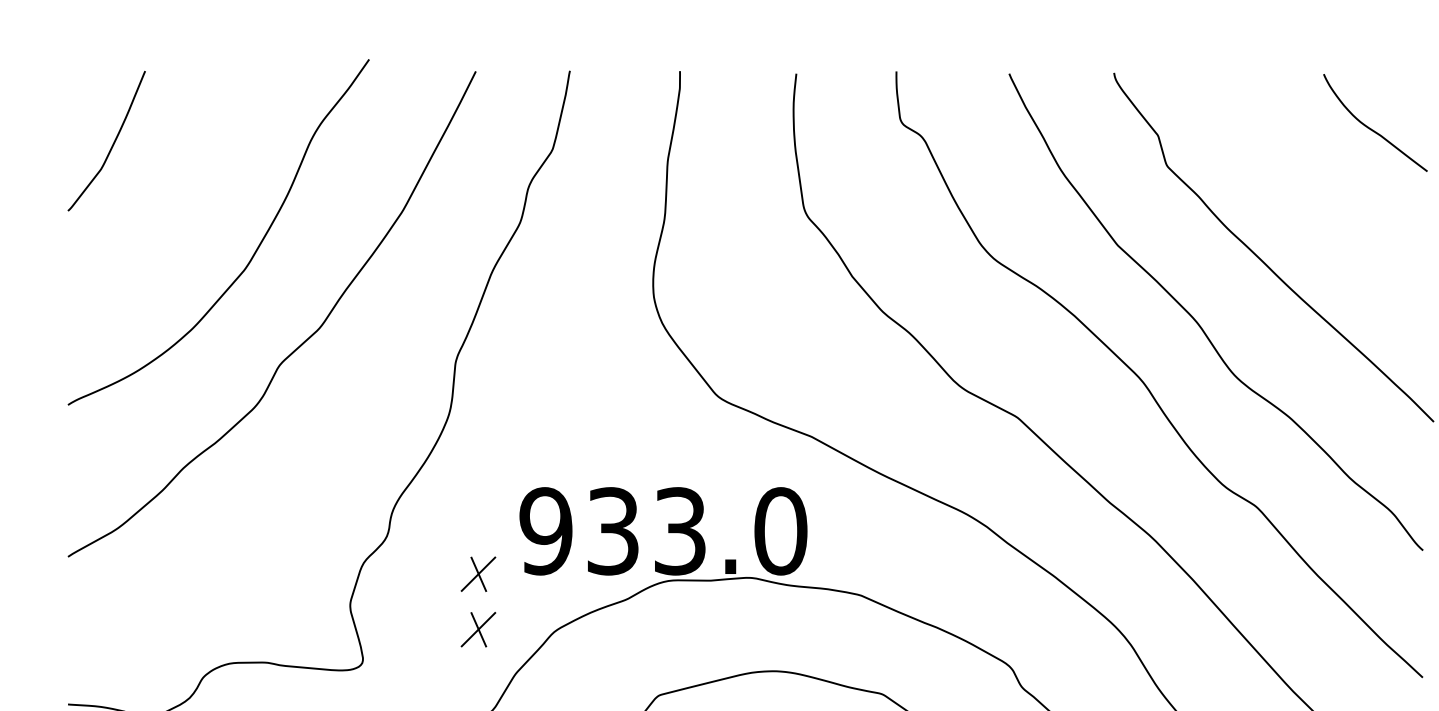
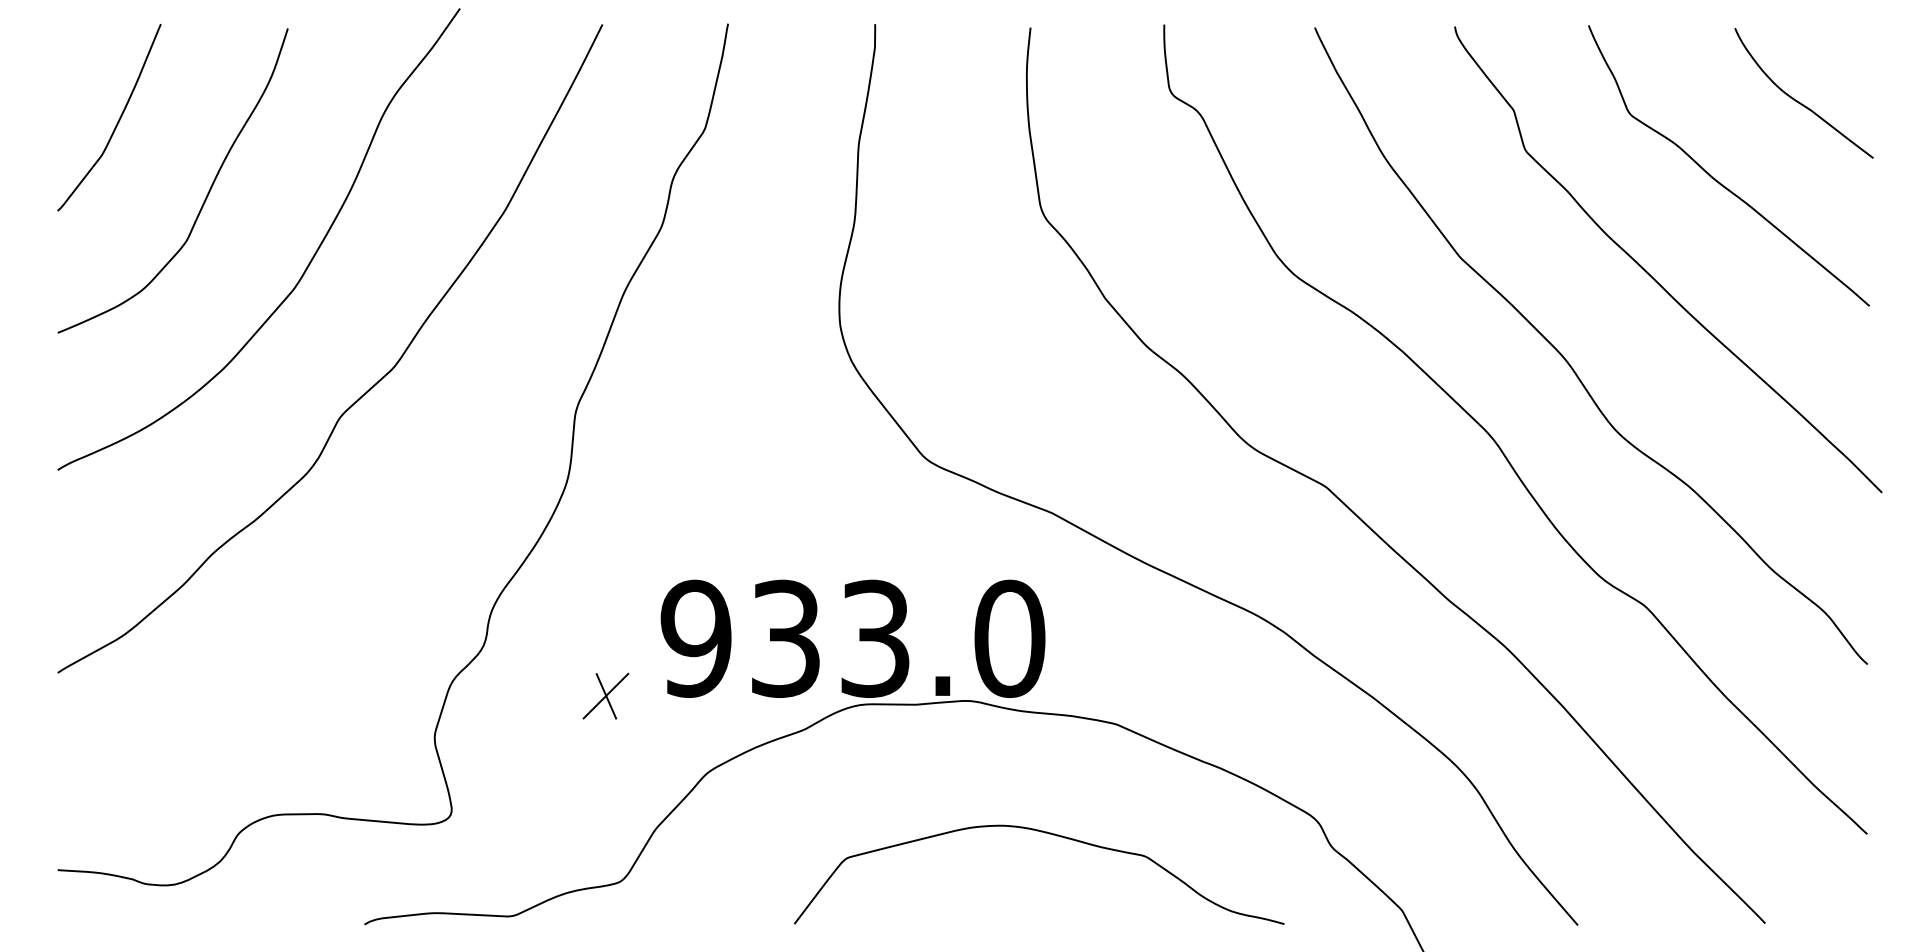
curve: (1309, 186) -> (1715, 178), added
curve: (178, 200) -> (205, 197), added
part: (478, 629) -> (605, 769), removed

